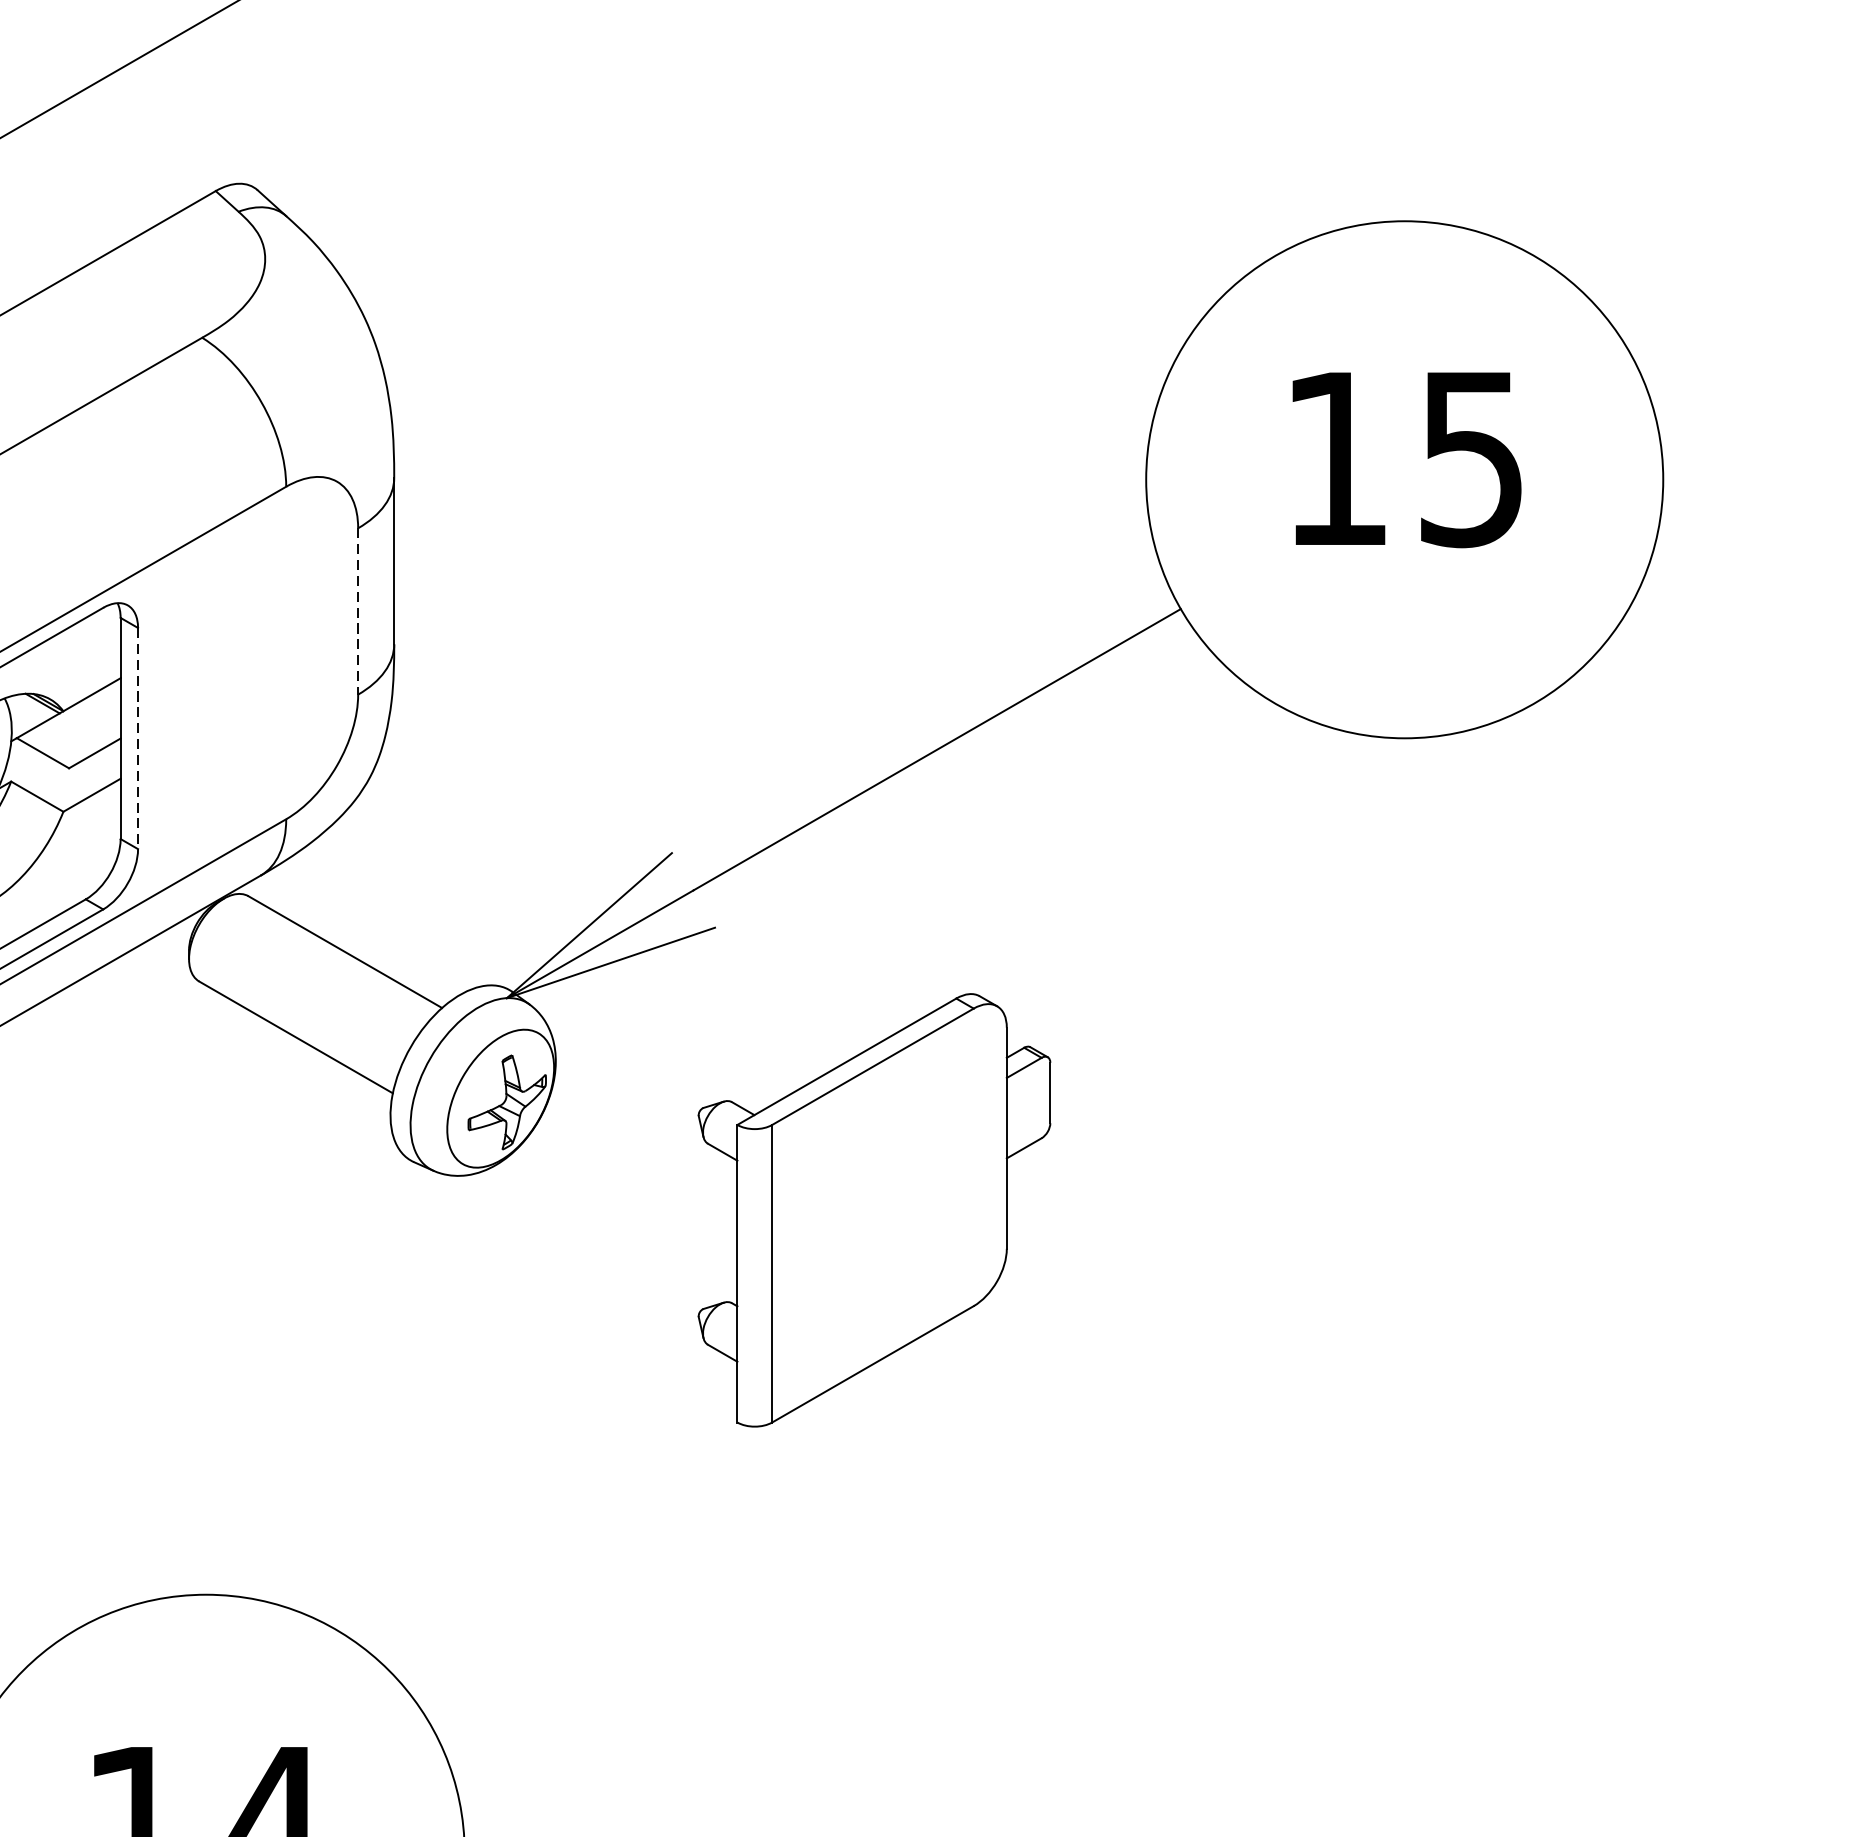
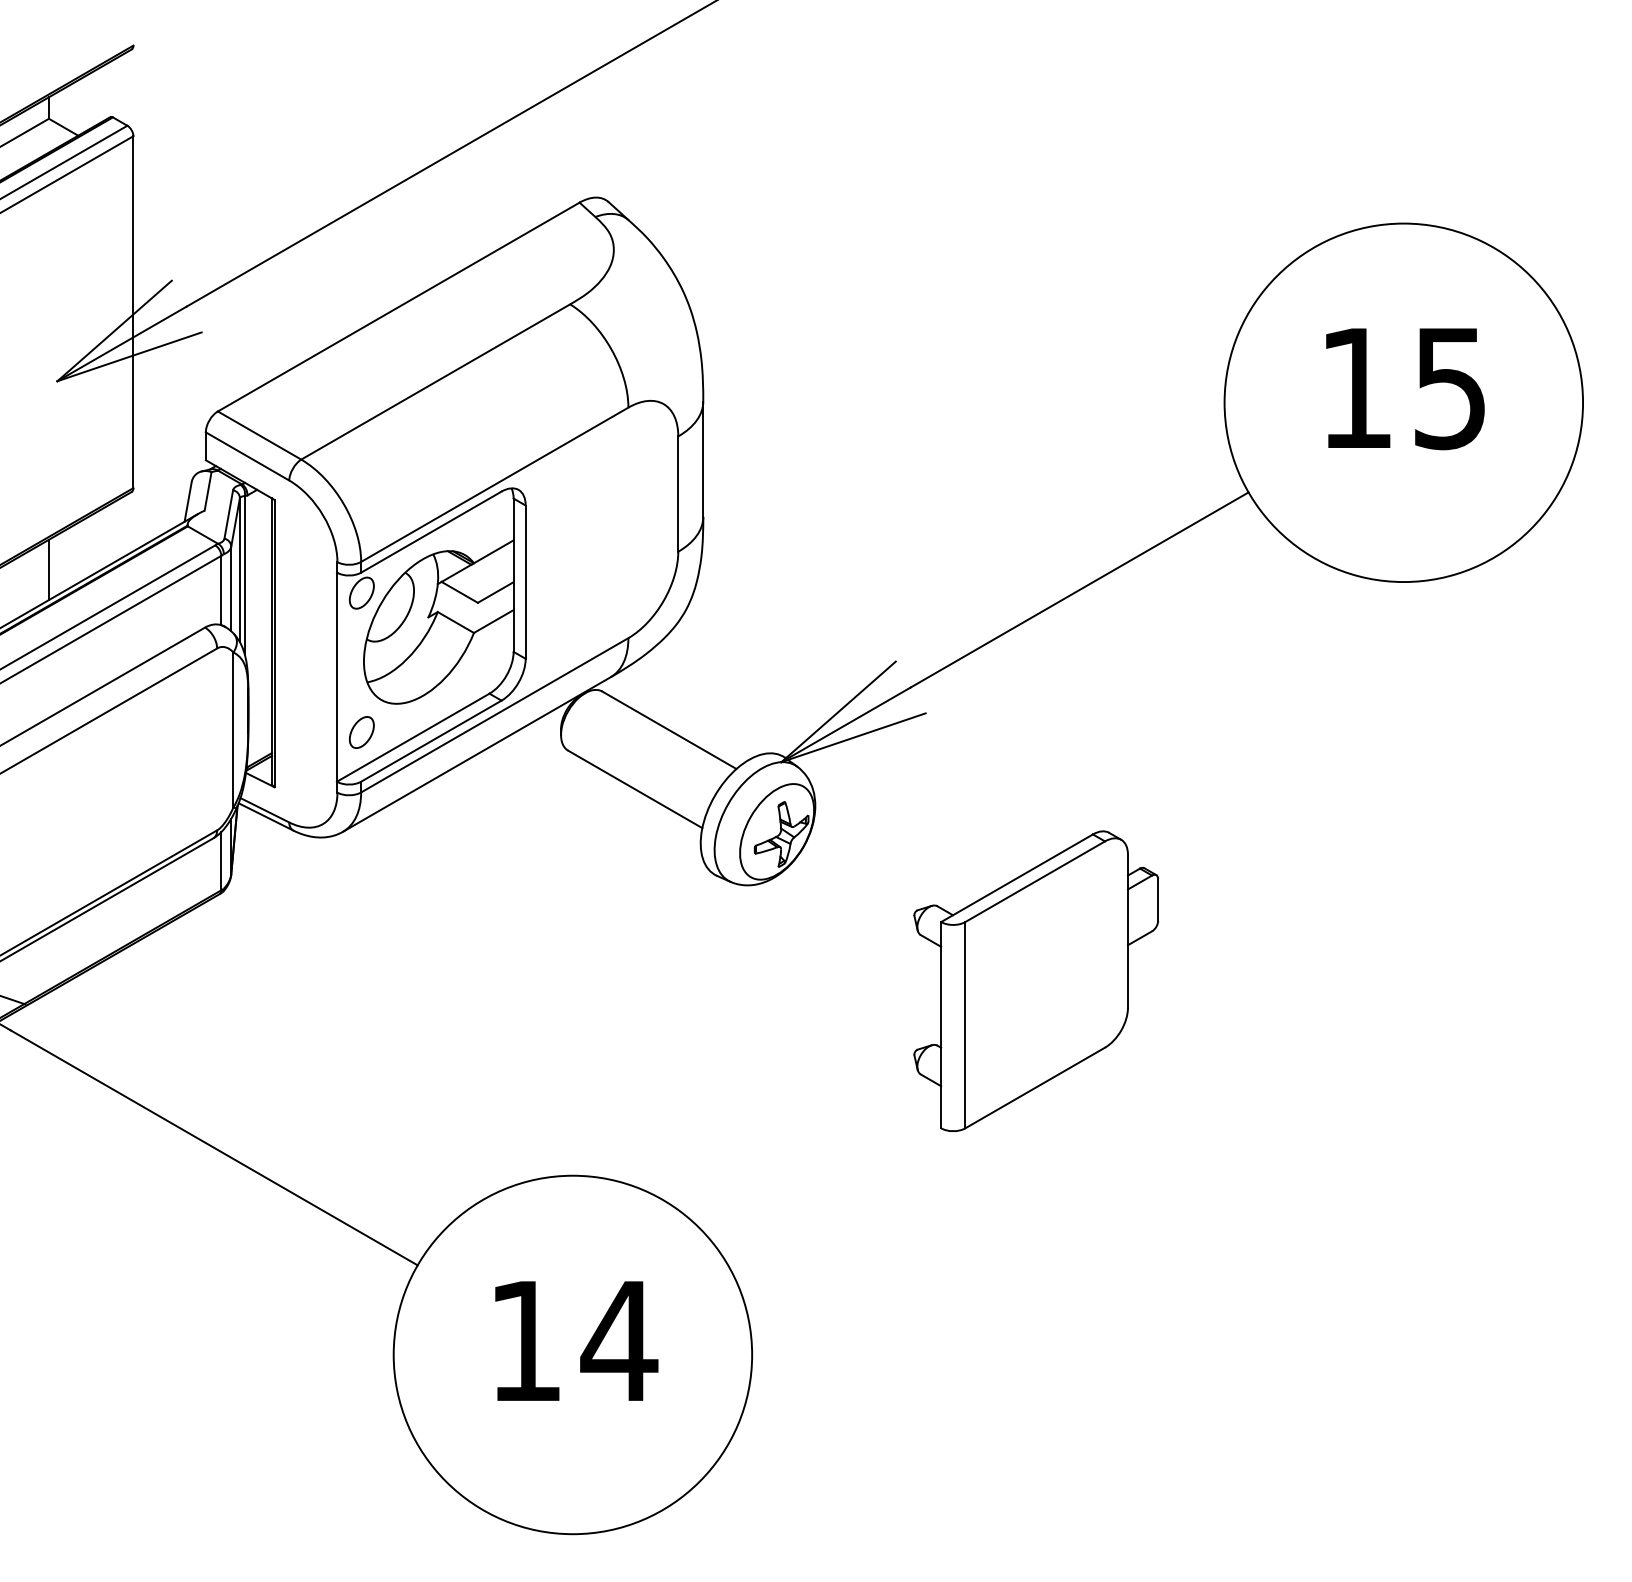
line: (358, 612) -> (678, 494), dashed -> solid
line: (137, 738) -> (525, 582), dashed -> solid
part: (873, 1209) -> (1035, 980), moved

